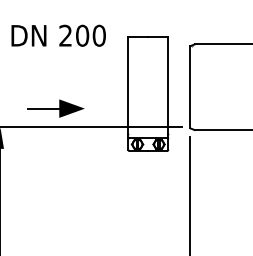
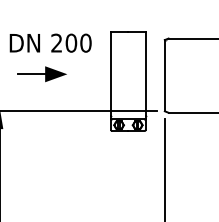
text: (58, 35) -> (50, 42), moved
part: (55, 108) -> (41, 74), moved

